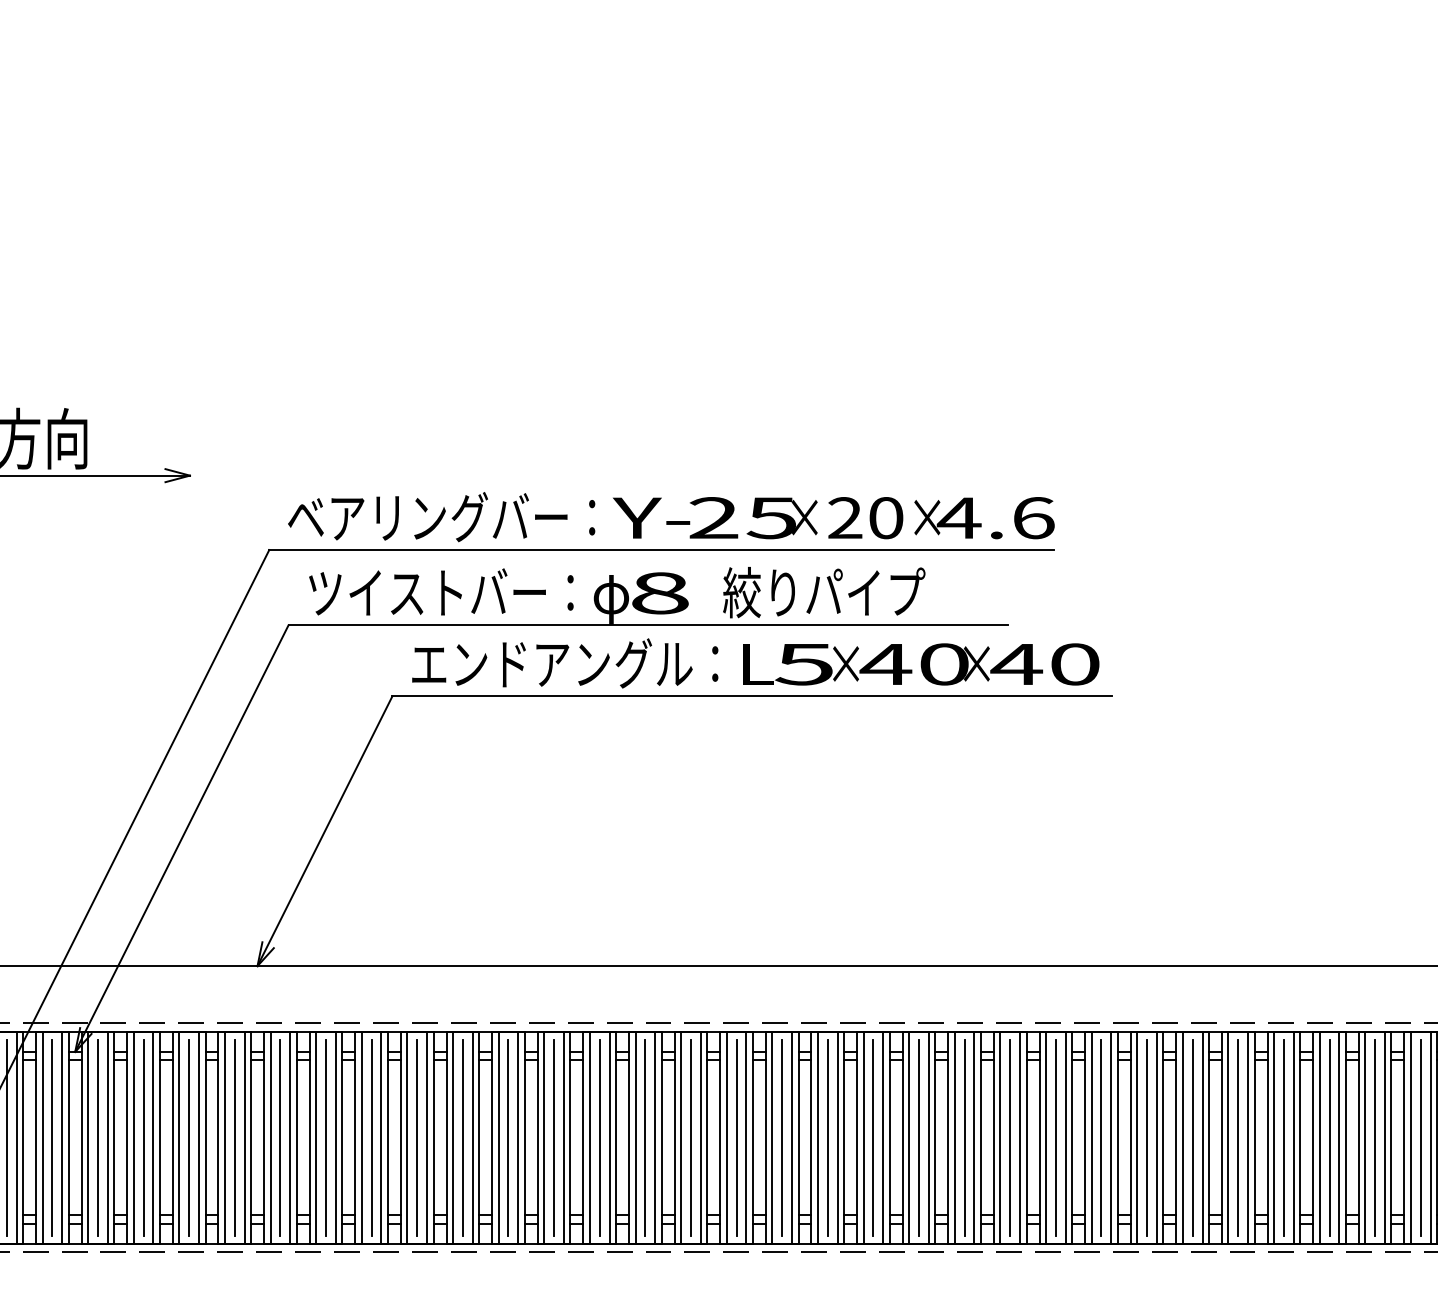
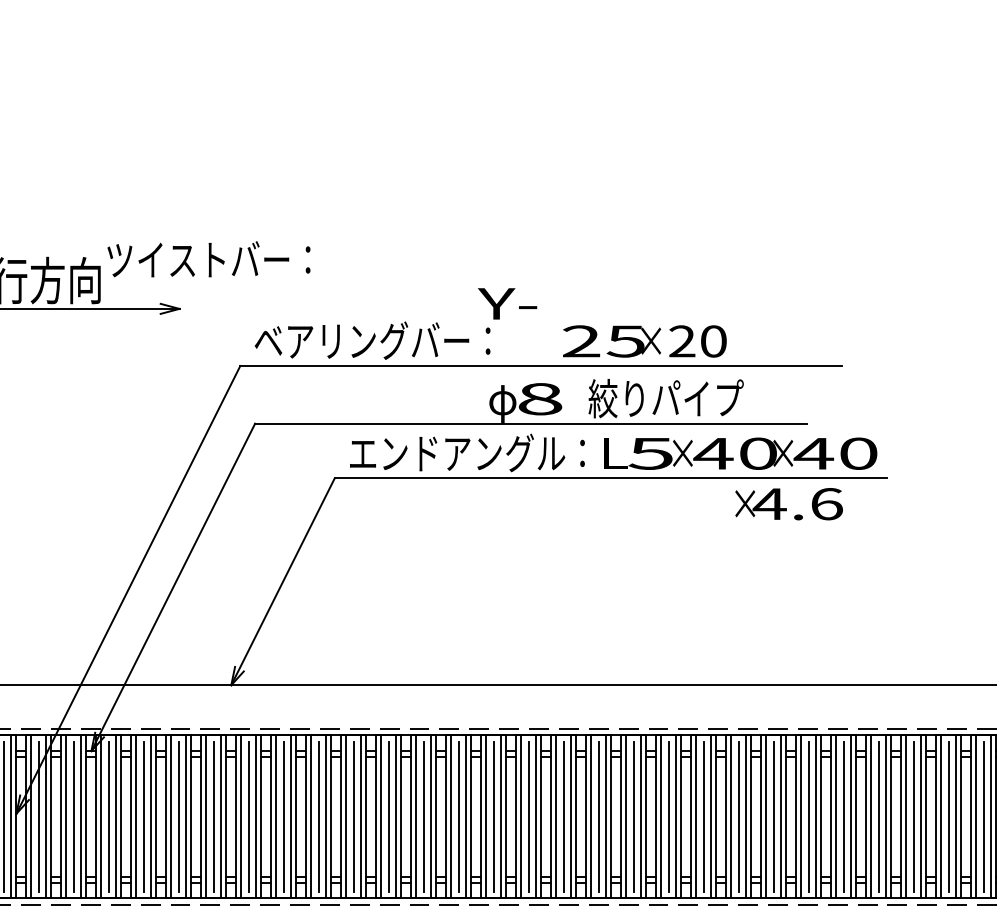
text: (651, 517) -> (507, 303), moved
text: (984, 518) -> (789, 504), moved
text: (441, 591) -> (209, 258), moved

